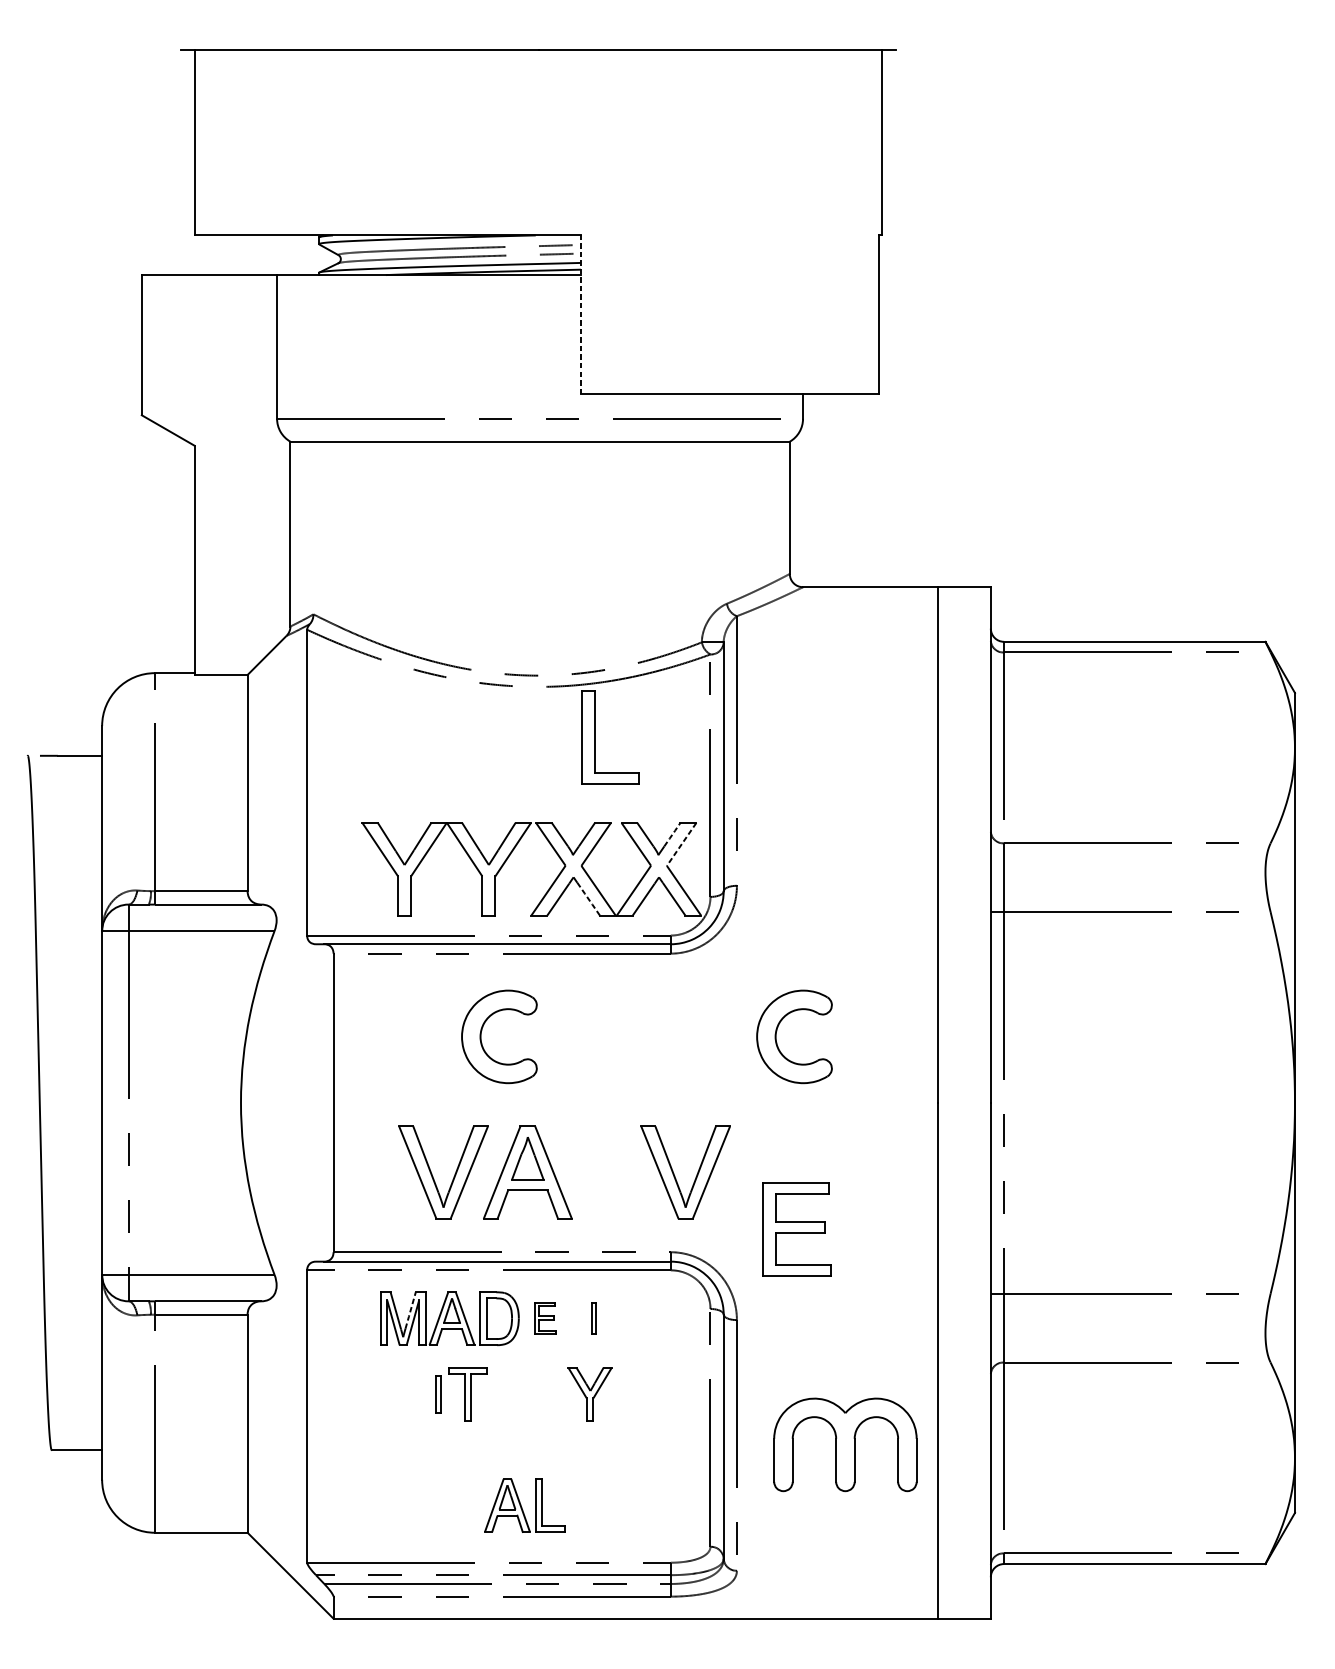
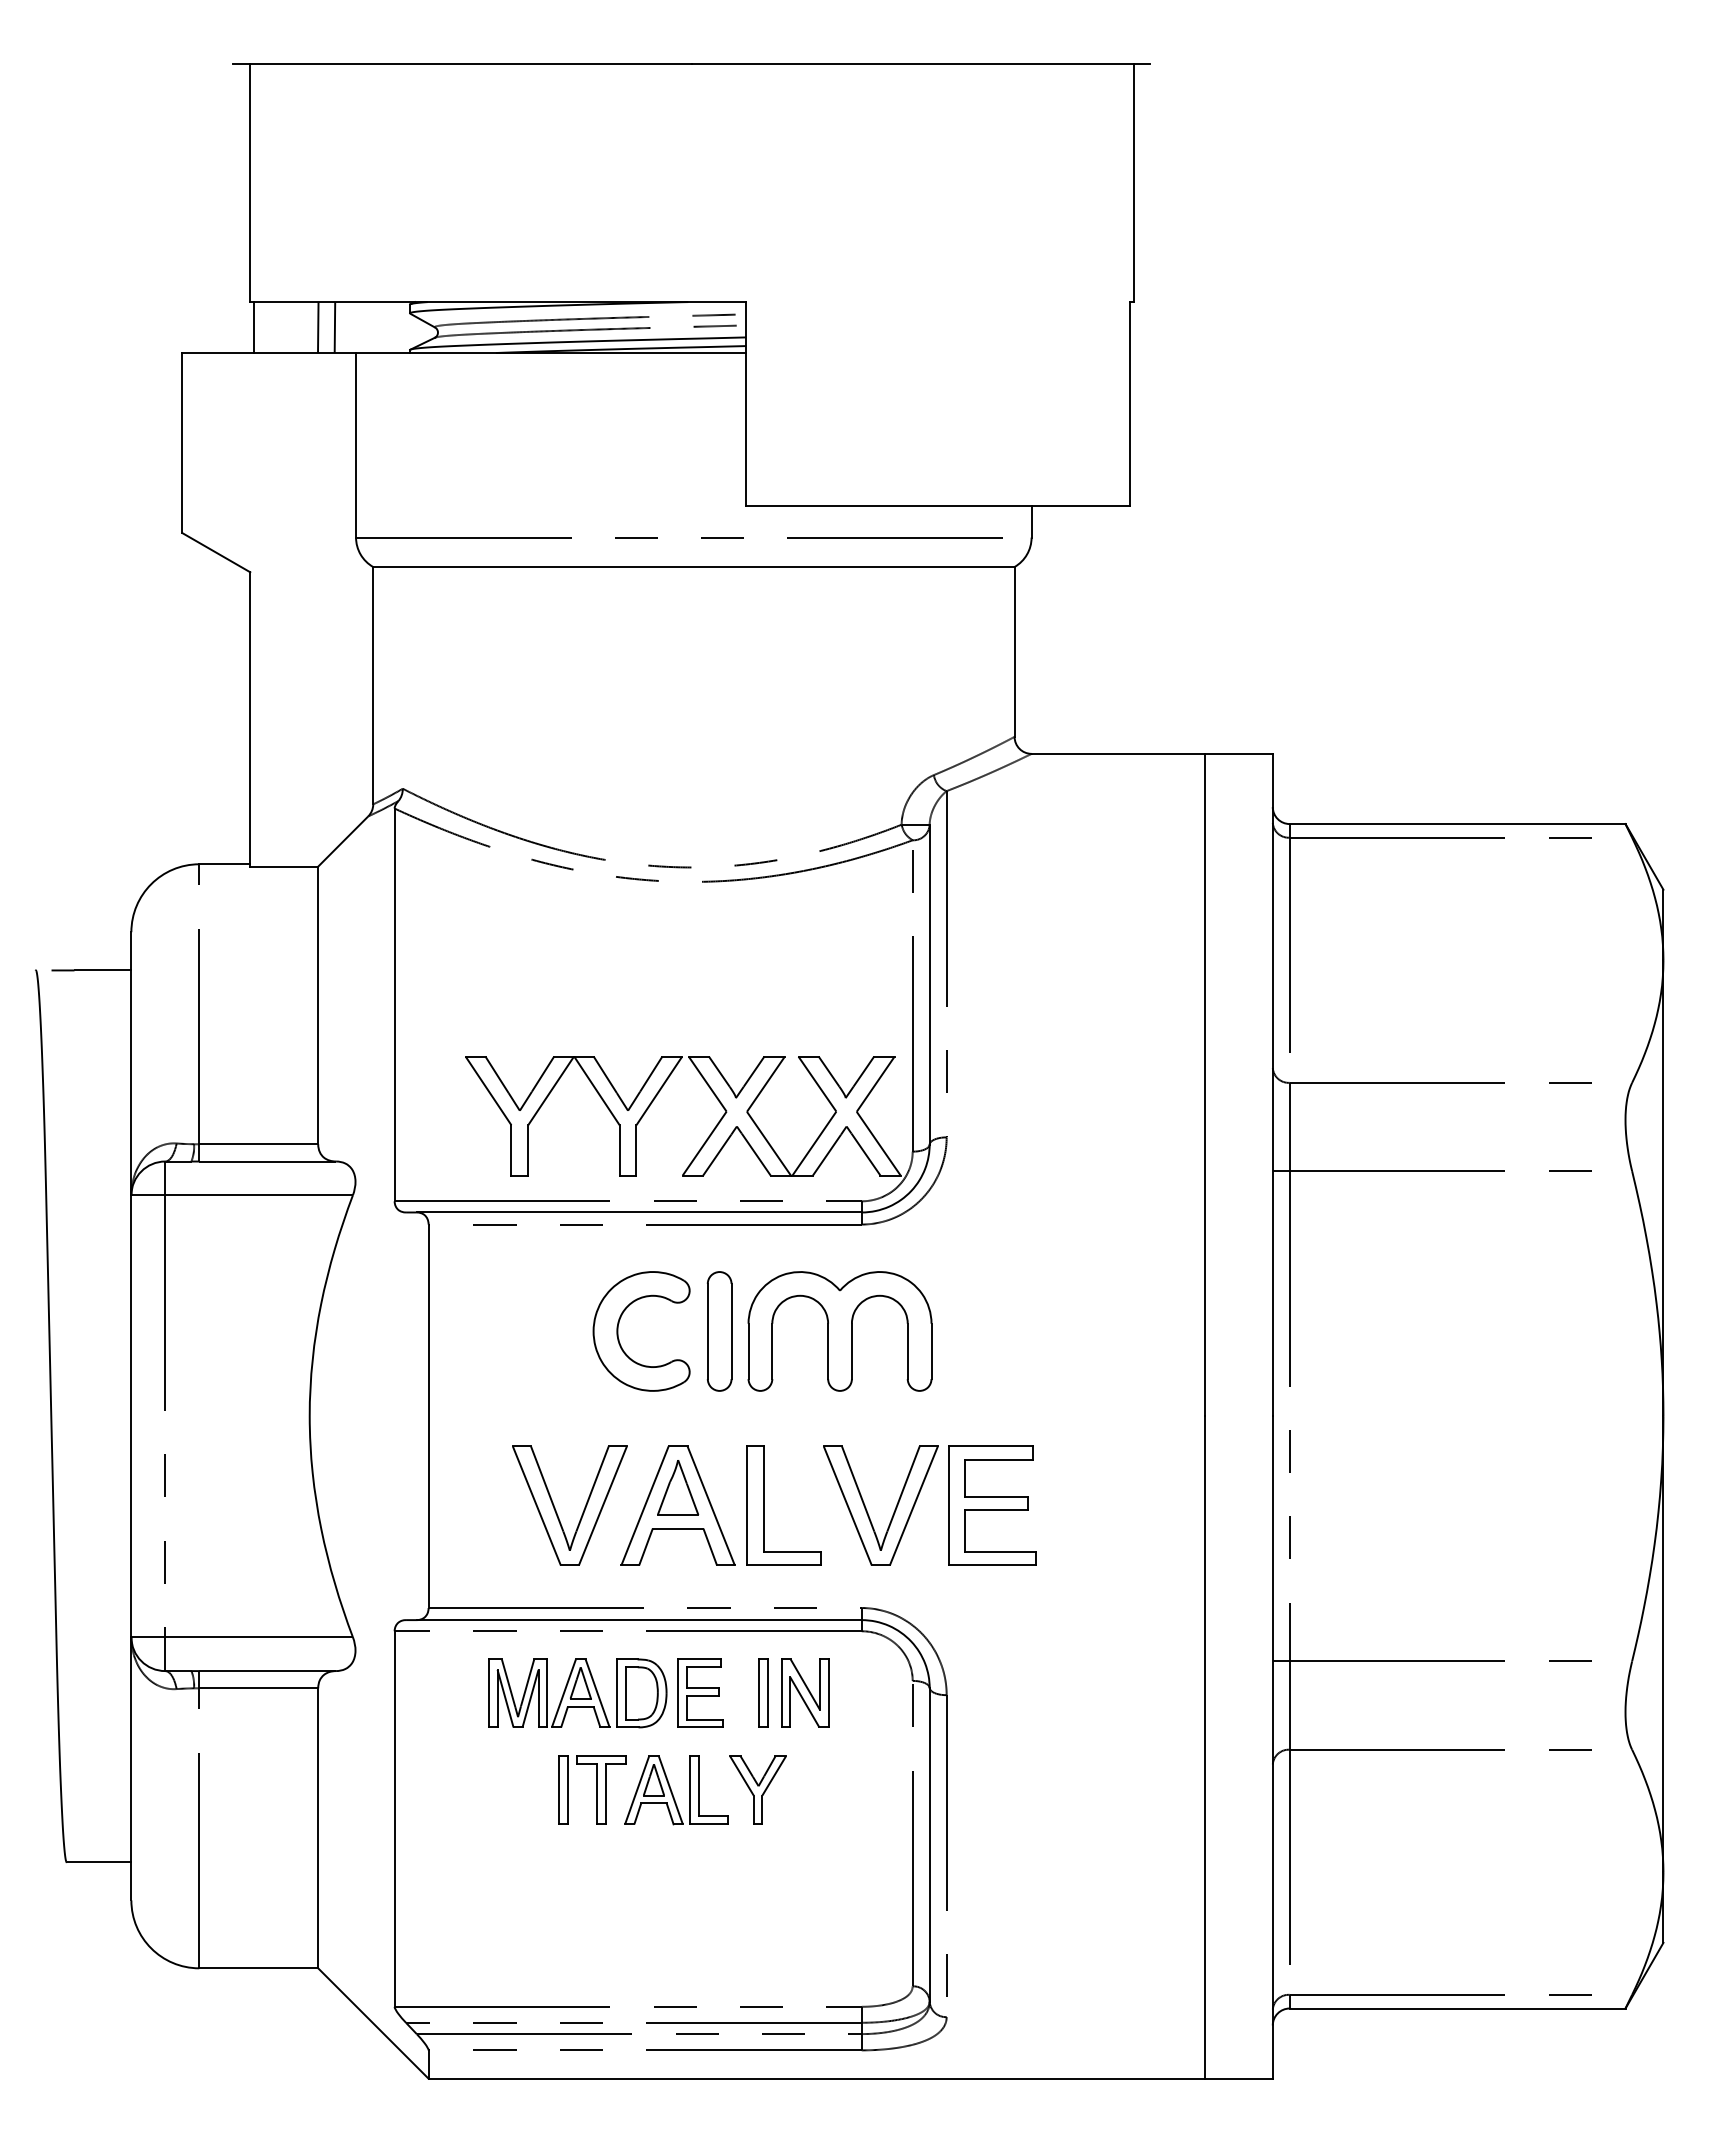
line: (197, 255) -> (253, 327), added
line: (247, 255) -> (318, 327), added
line: (260, 255) -> (334, 327), added
line: (581, 314) -> (746, 403), dashed -> solid
part: (595, 737) -> (764, 1505), moved
line: (672, 834) -> (864, 1071), dashed -> solid
line: (681, 844) -> (875, 1084), dashed -> solid
line: (588, 899) -> (756, 1154), dashed -> solid
part: (560, 1036) -> (719, 1331), added
part: (776, 1036) -> (997, 1331), removed
part: (797, 1229) -> (992, 1505), moved
line: (410, 1310) -> (527, 1682), dashed -> solid
part: (545, 1318) -> (700, 1692), size x1.67
part: (594, 1318) -> (763, 1692), size x1.67
part: (627, 1318) -> (805, 1692), added
part: (438, 1393) -> (563, 1789), size x1.43
part: (845, 1444) -> (839, 1331), moved
part: (525, 1505) -> (676, 1790), moved

